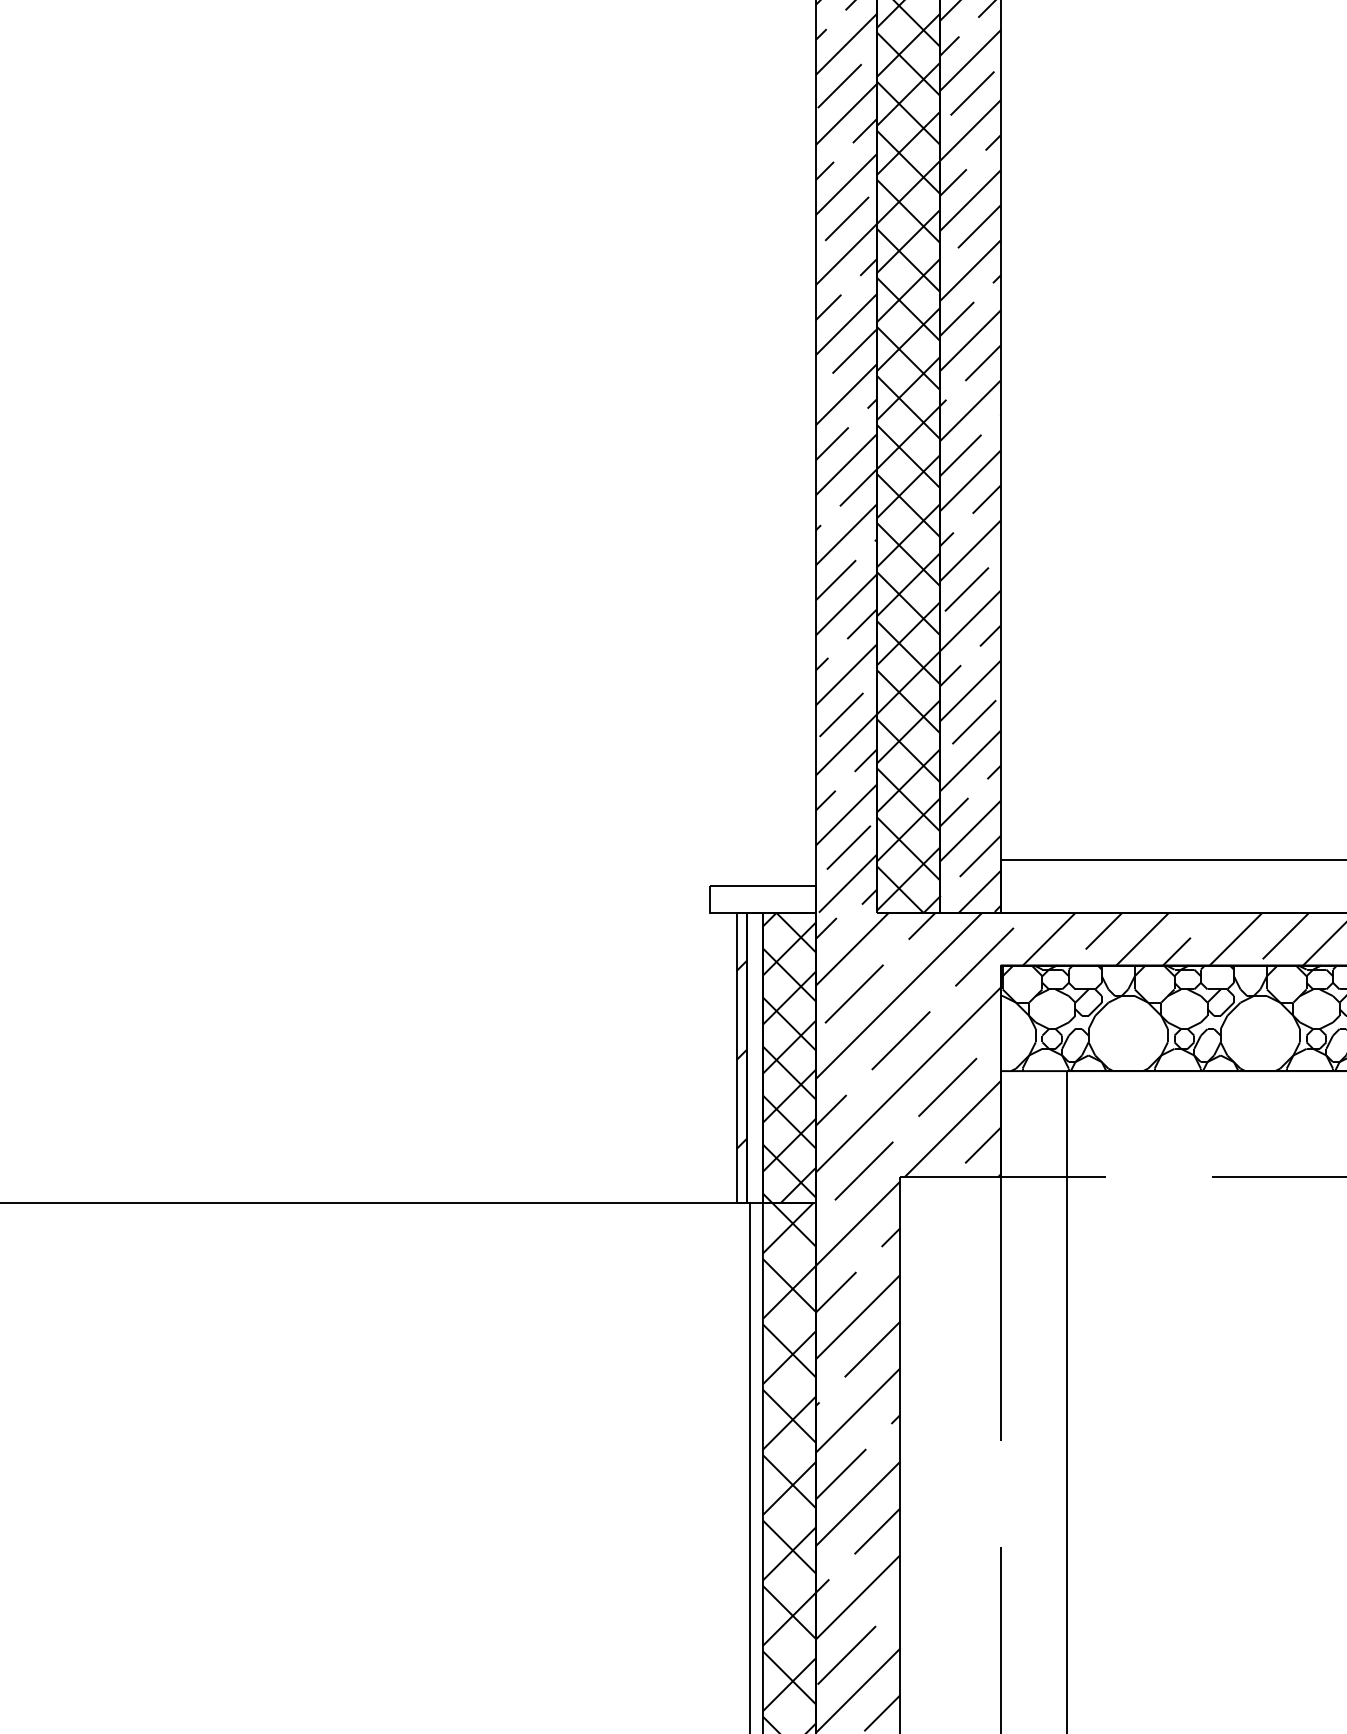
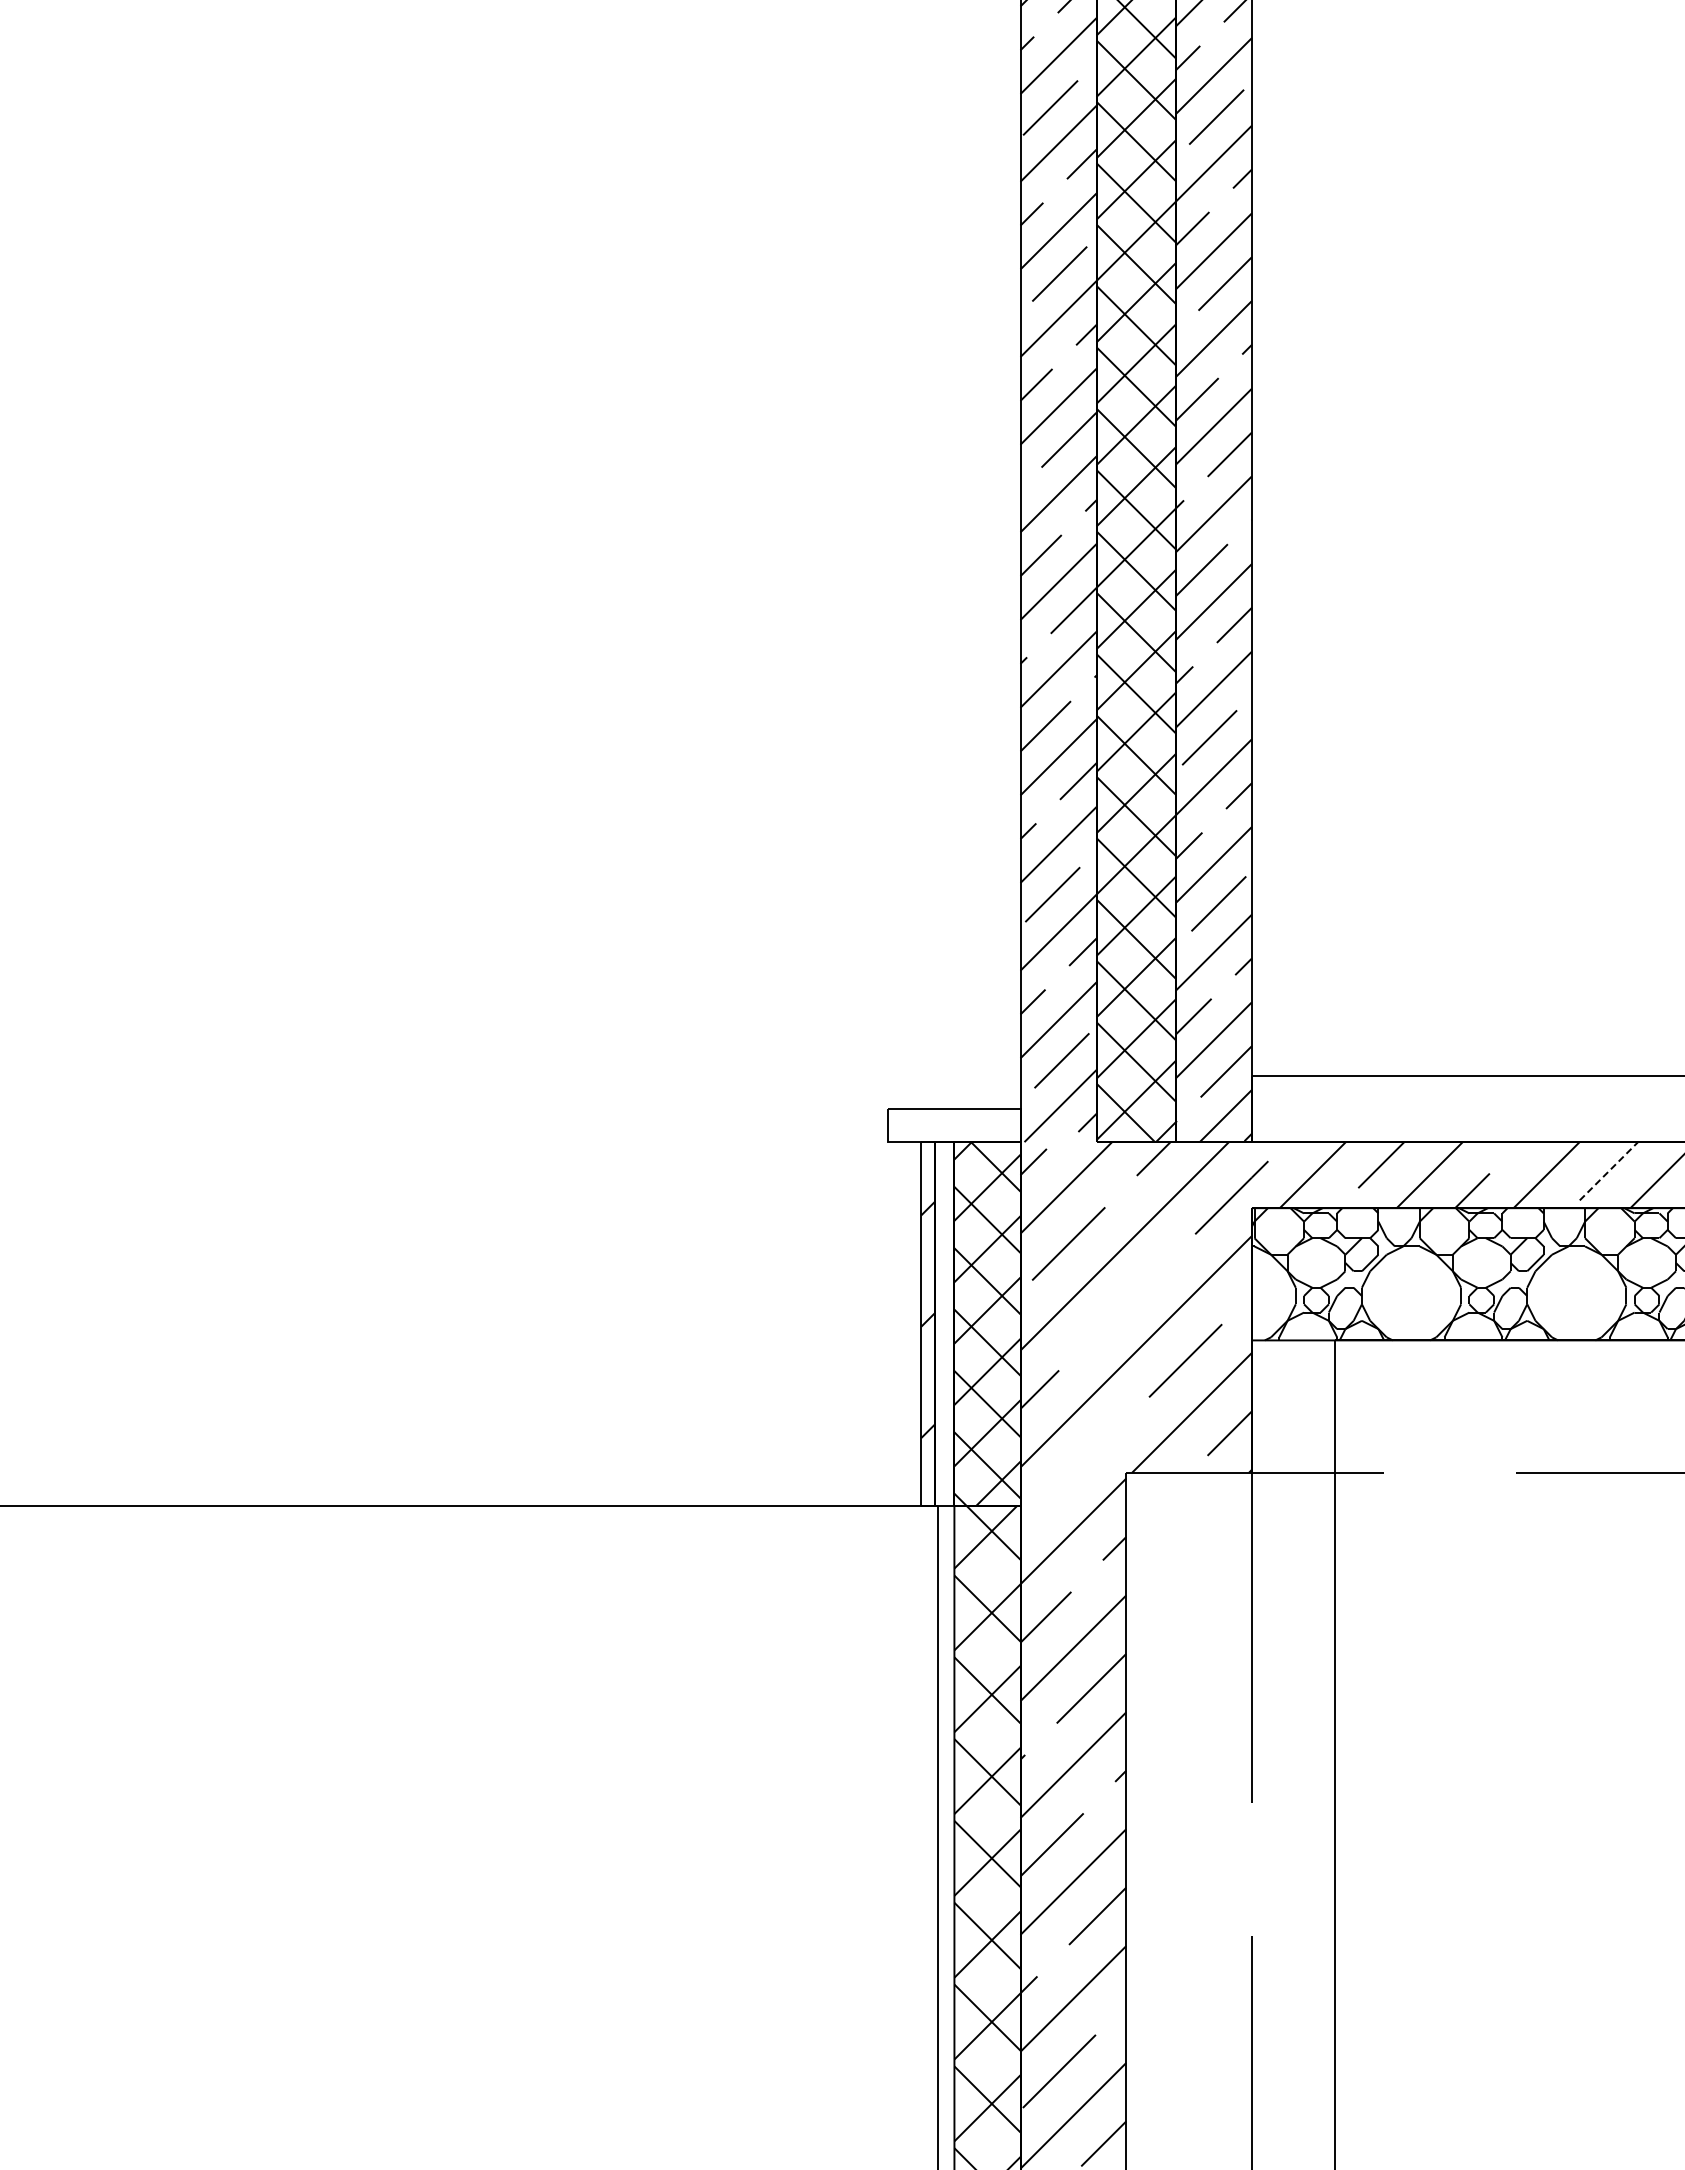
line: (1286, 935) -> (1609, 1170), solid -> dashed
line: (901, 1040) -> (1127, 1302), removed
line: (863, 1171) -> (1080, 1465), removed

